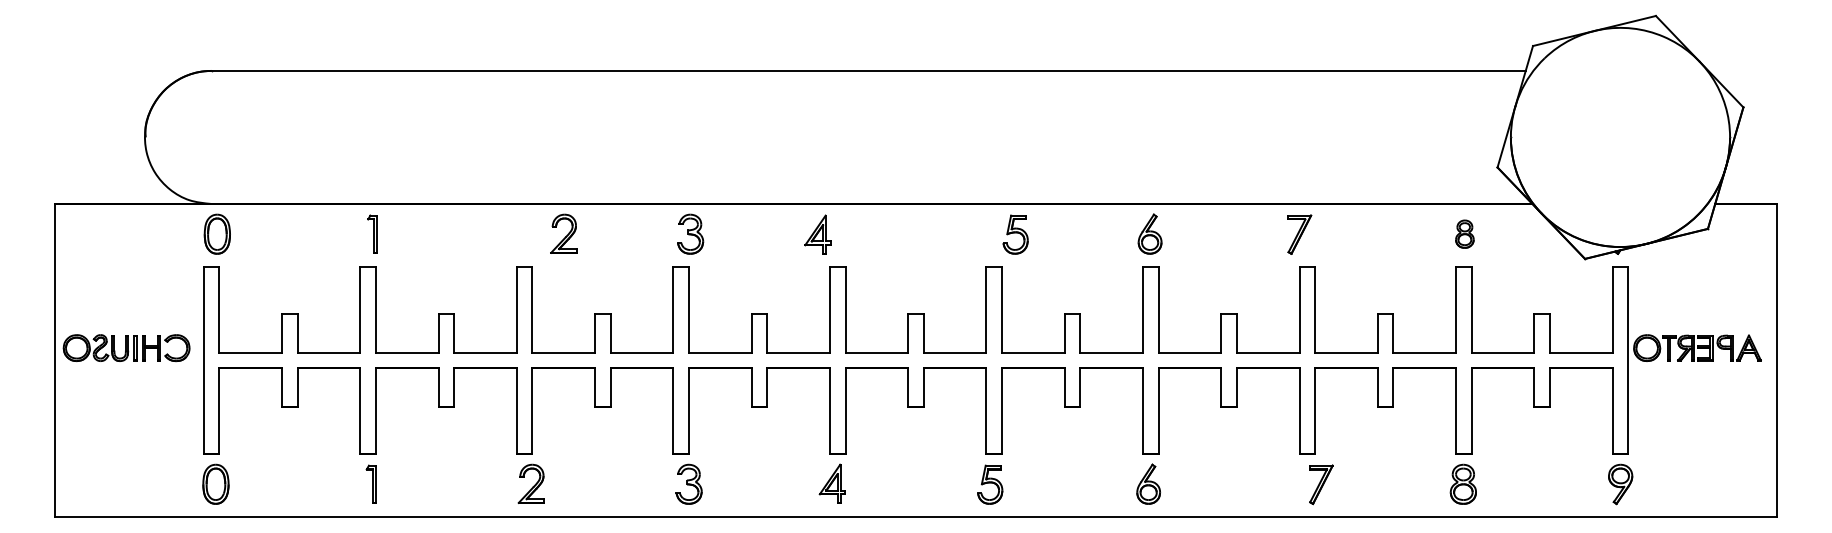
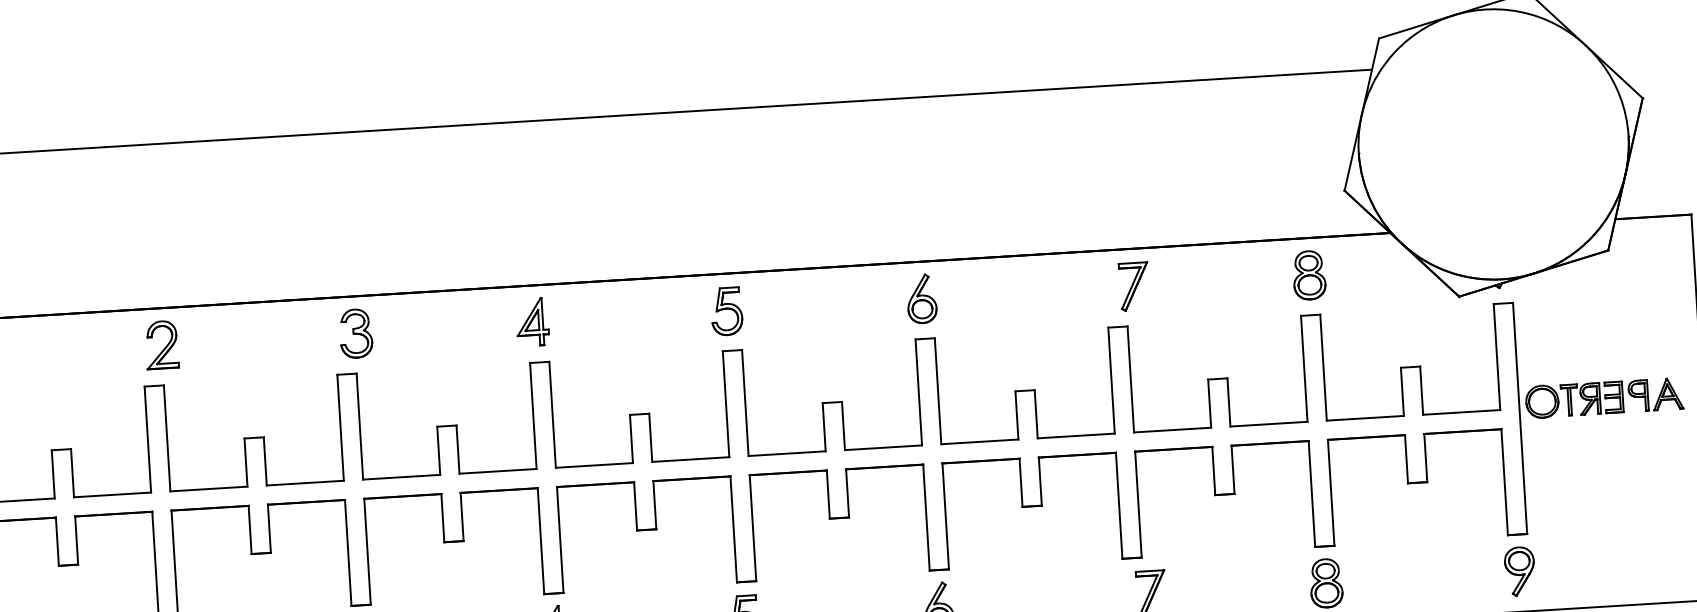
part: (563, 233) -> (161, 344), moved
part: (1464, 233) -> (1308, 274), size x1.43
part: (817, 234) -> (532, 321), moved
part: (1015, 234) -> (726, 311), moved
part: (1299, 234) -> (1134, 286), moved

